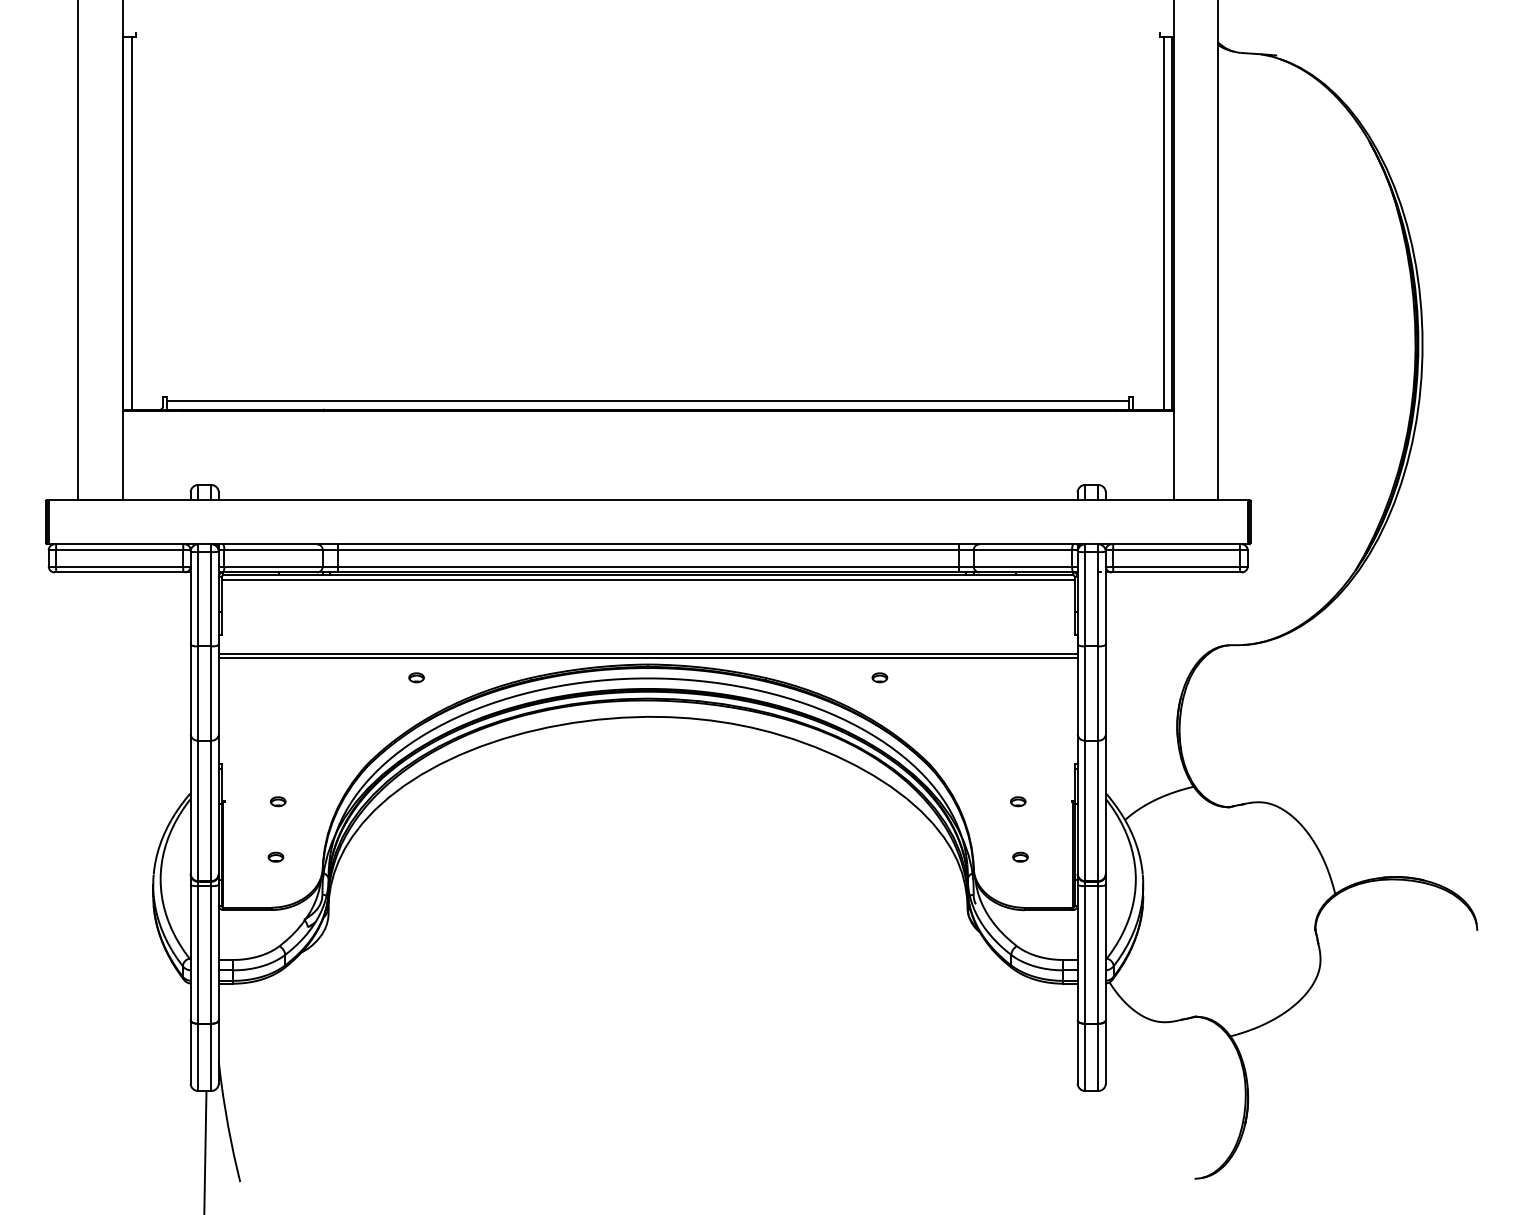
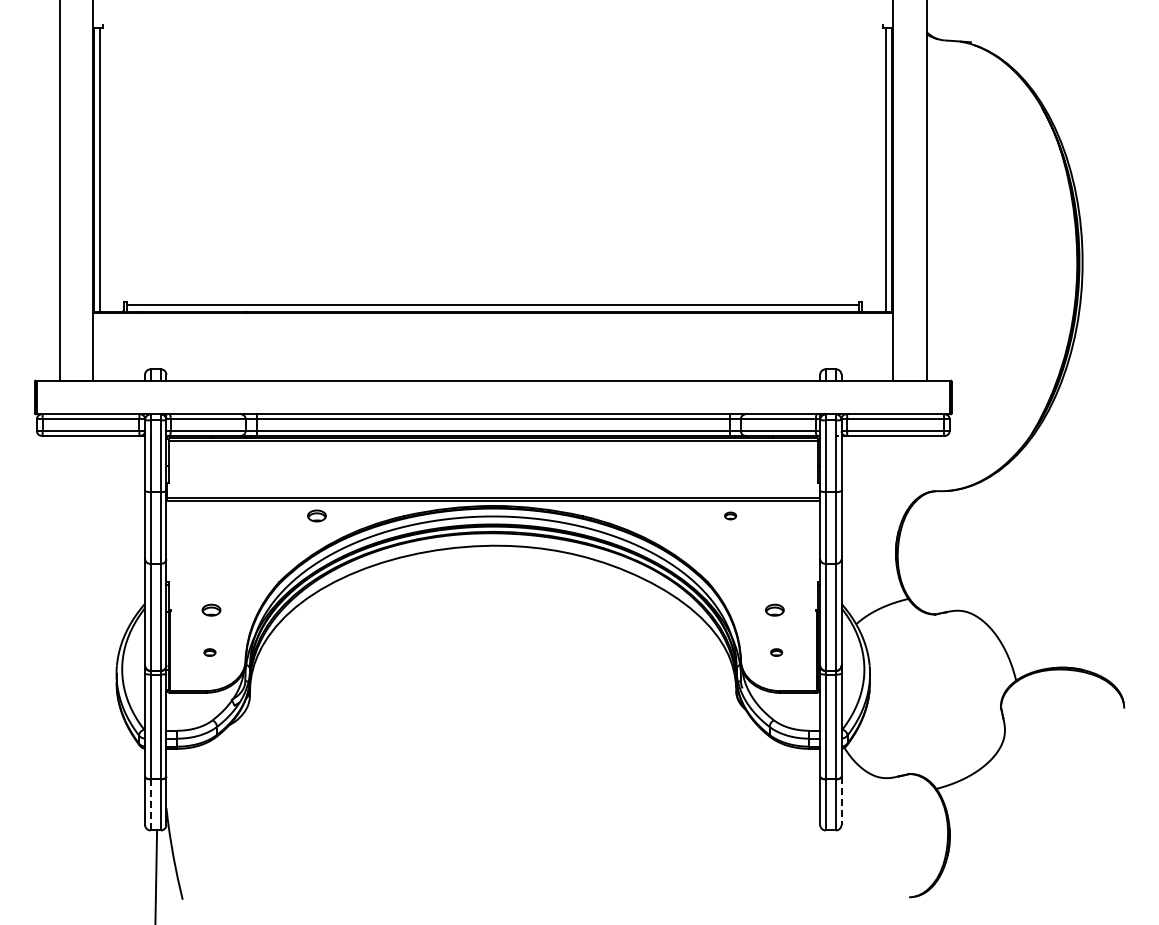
part: (415, 677) -> (316, 515), size x1.6
part: (879, 677) -> (730, 515), moved
part: (277, 801) -> (211, 610), size x1.6
part: (1017, 801) -> (774, 610), size x1.6
line: (1105, 1052) -> (841, 801), solid -> dashed
line: (197, 1056) -> (150, 804), solid -> dashed

